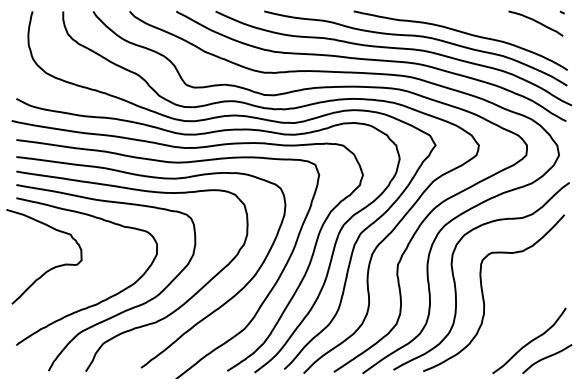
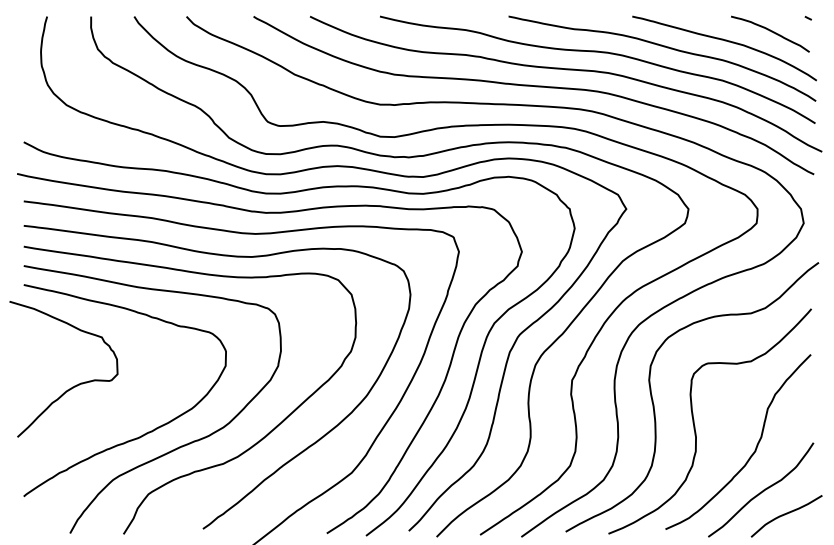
curve: (505, 29) -> (726, 42), added
curve: (523, 314) -> (752, 452), added

